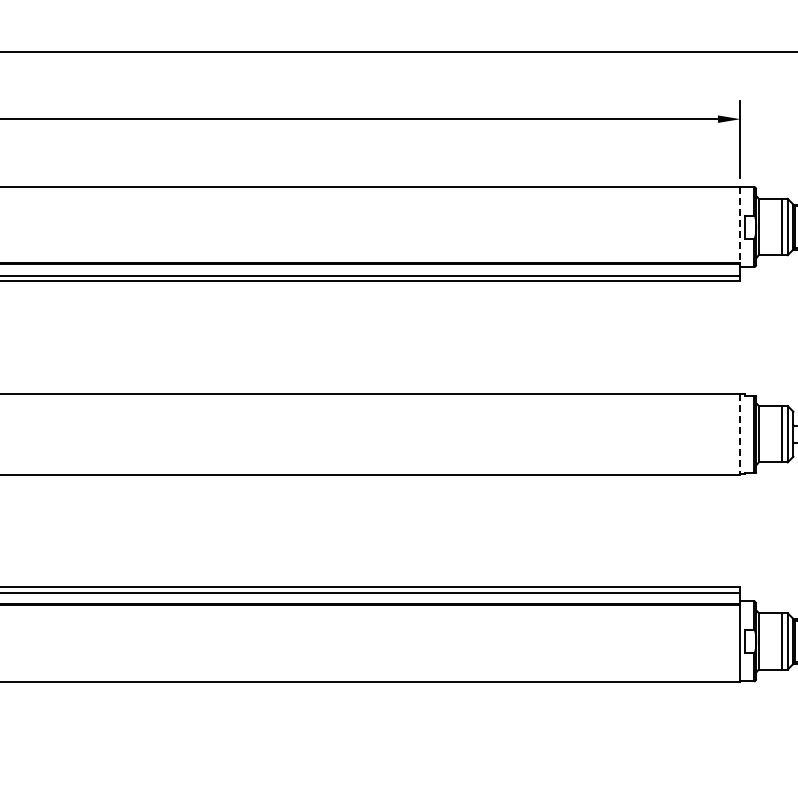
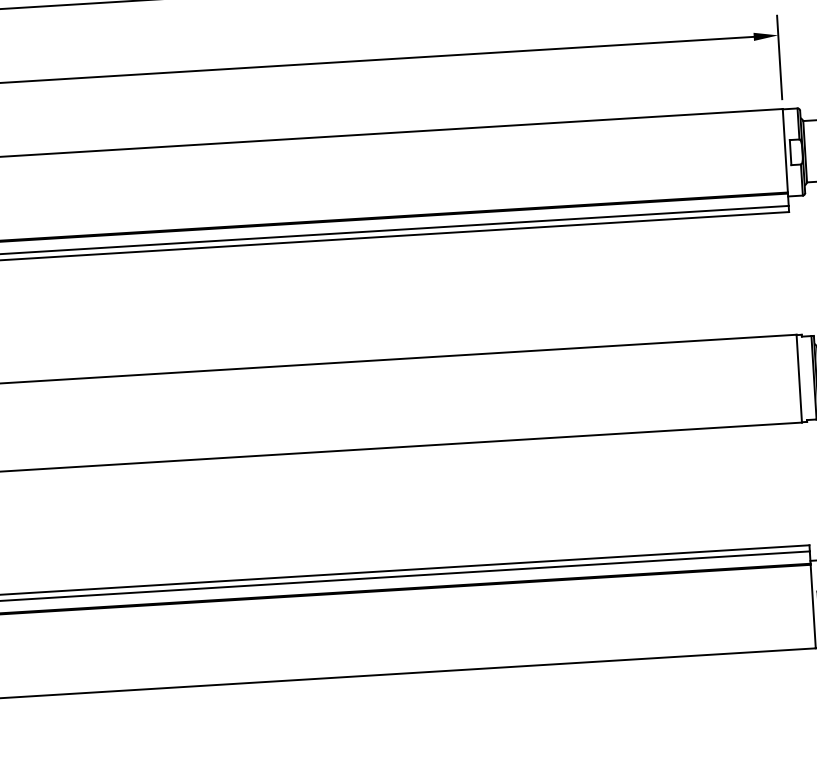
line: (740, 225) -> (785, 151), dashed -> solid
line: (740, 434) -> (799, 378), dashed -> solid

